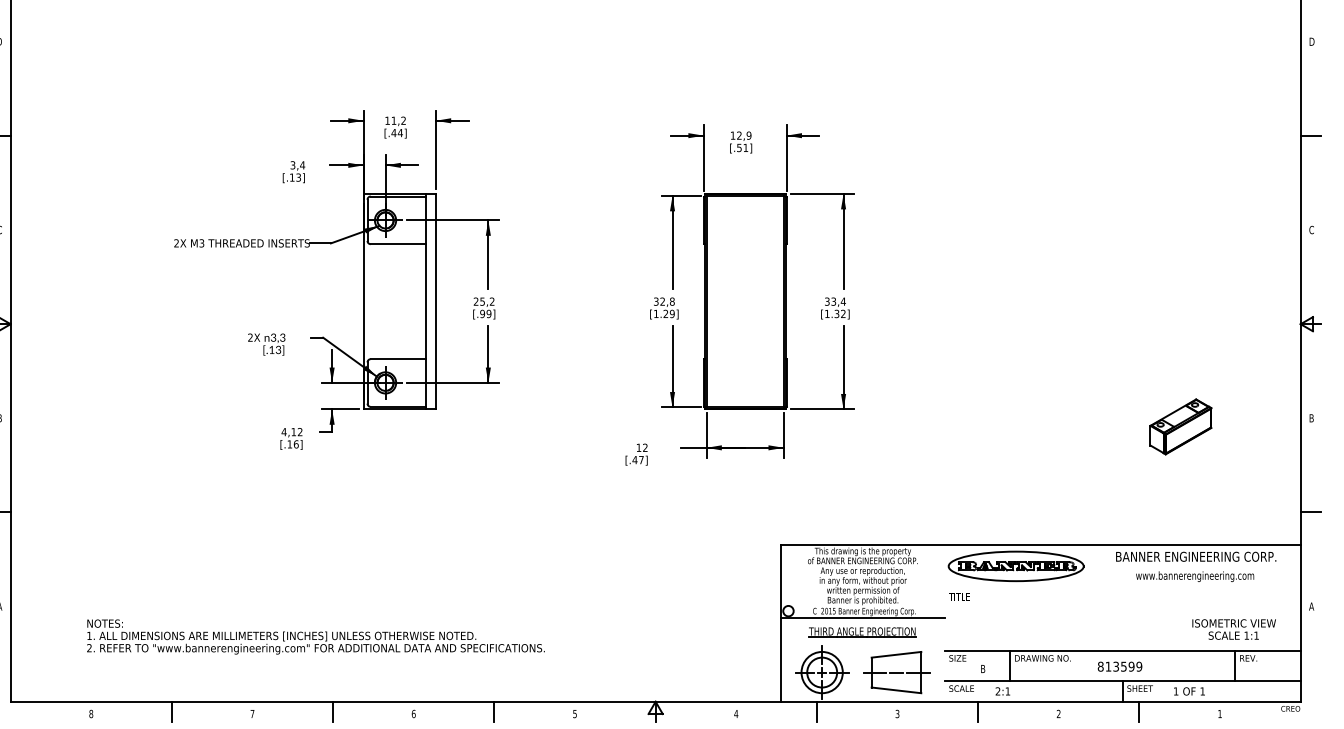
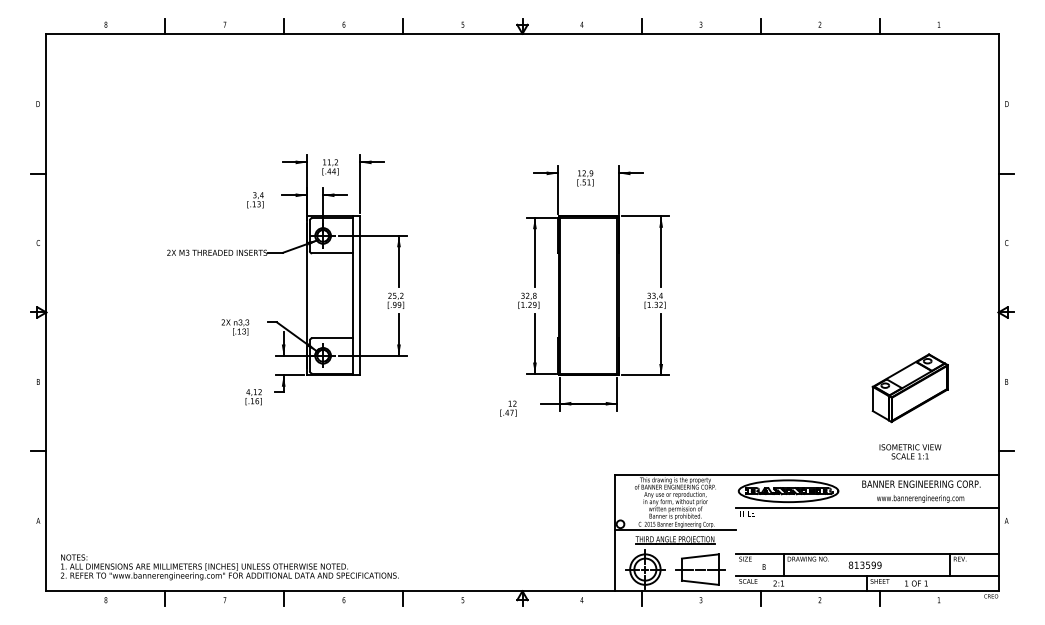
part: (1180, 427) -> (909, 388), size x1.67
line: (1121, 588) -> (866, 507), added
text: (1234, 629) -> (910, 451), moved
text: (315, 637) -> (229, 567), moved

